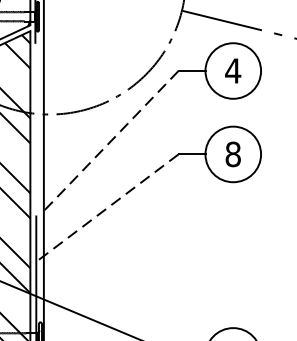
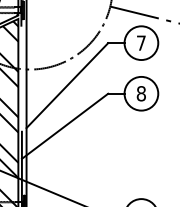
text: (233, 69) -> (141, 42), 4 -> 7
line: (111, 140) -> (67, 85), dashed -> solid
line: (106, 208) -> (64, 126), dashed -> solid

